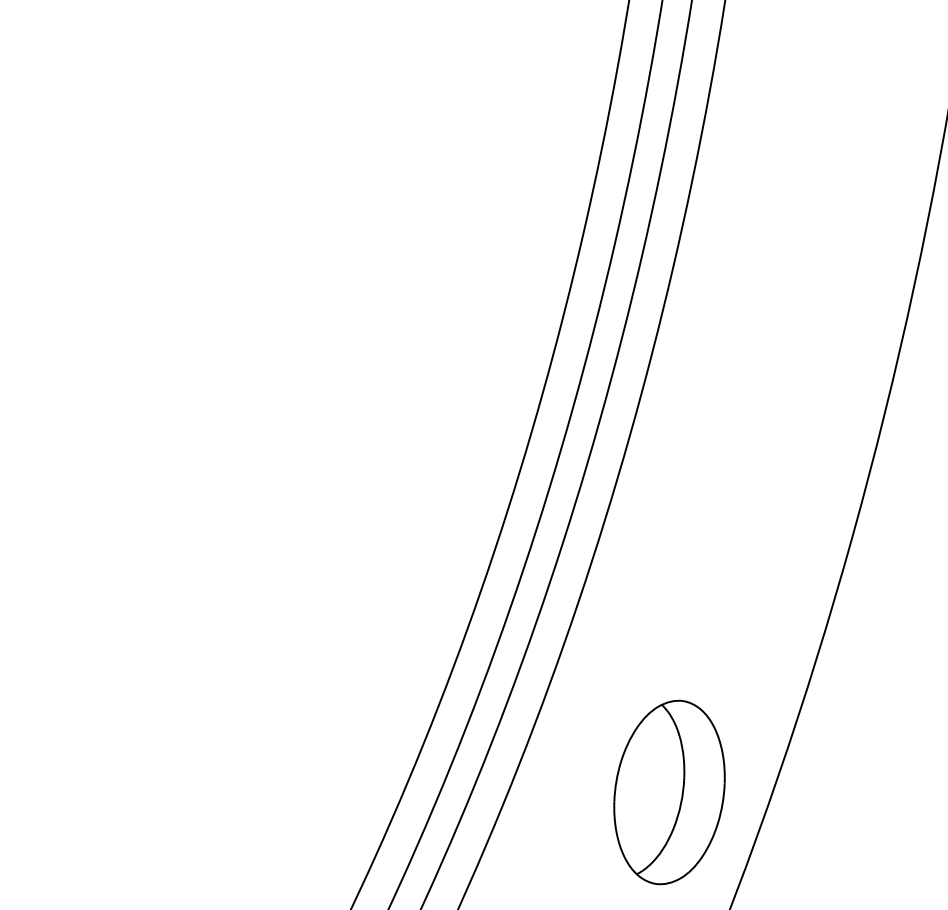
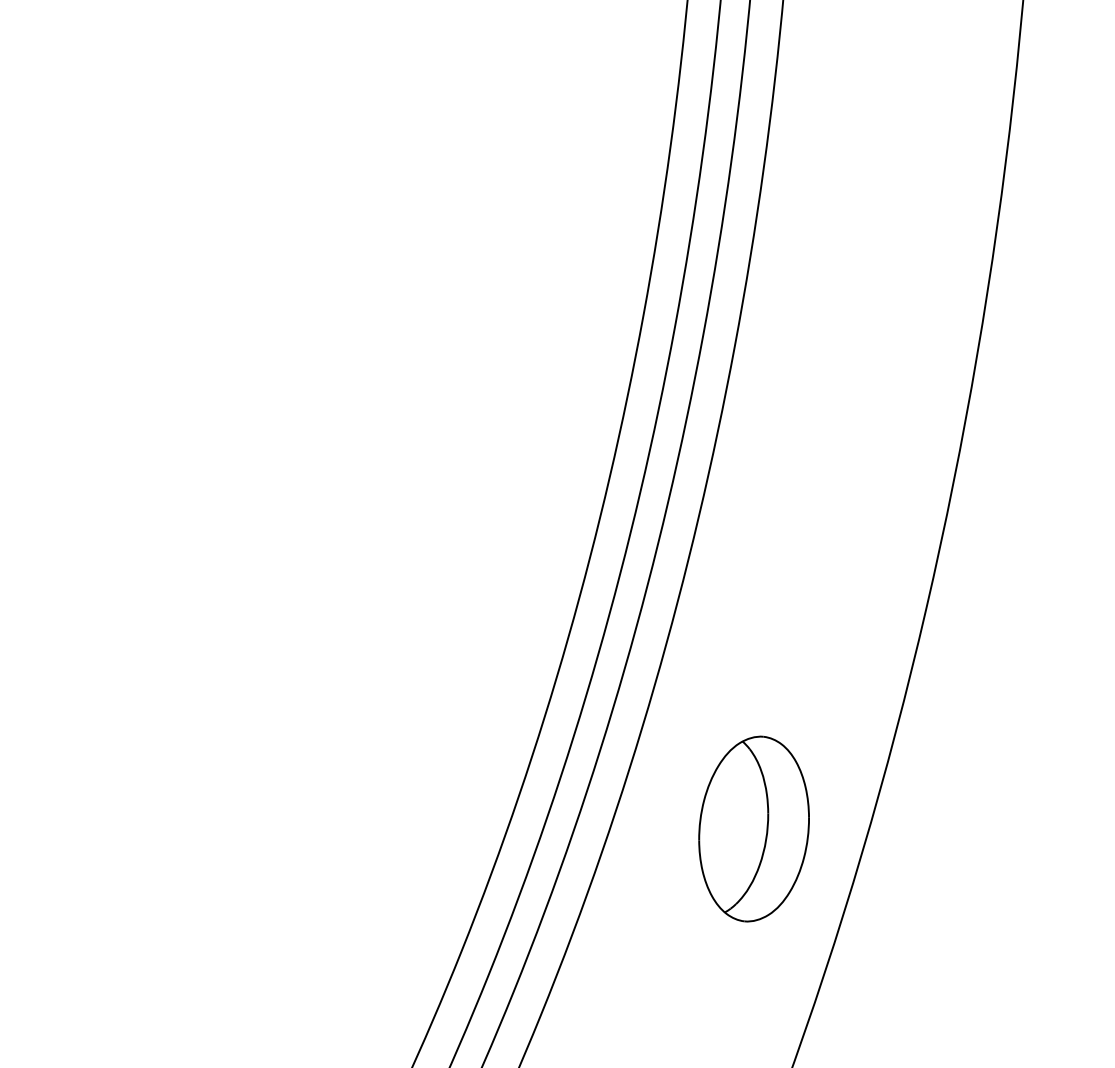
part: (668, 791) -> (753, 828), moved

